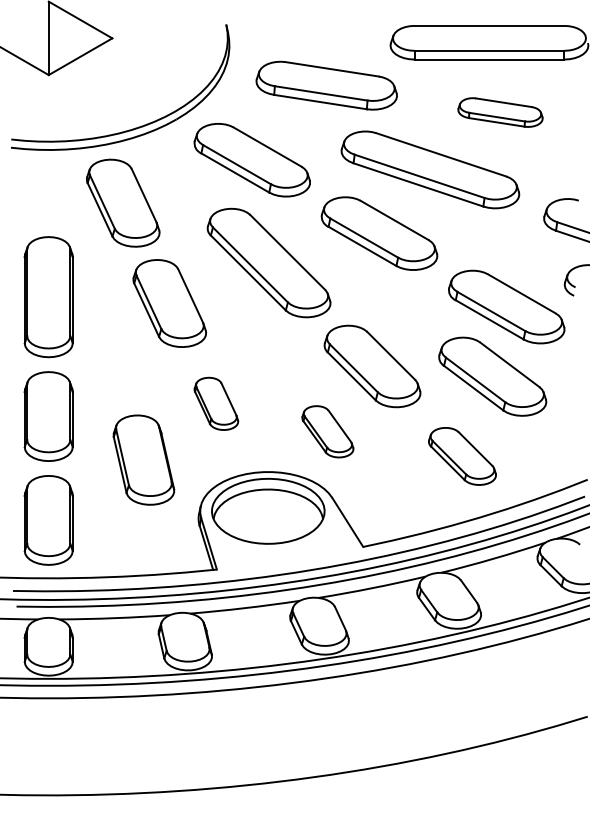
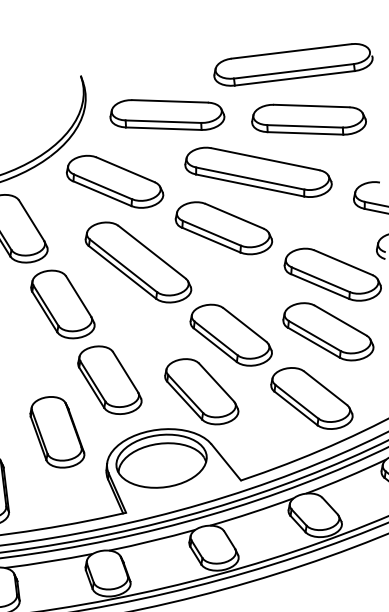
part: (500, 112) -> (308, 119), size x1.67
part: (216, 403) -> (109, 379), size x1.67
part: (327, 431) -> (201, 391), size x1.67
part: (462, 456) -> (311, 398), size x1.43

